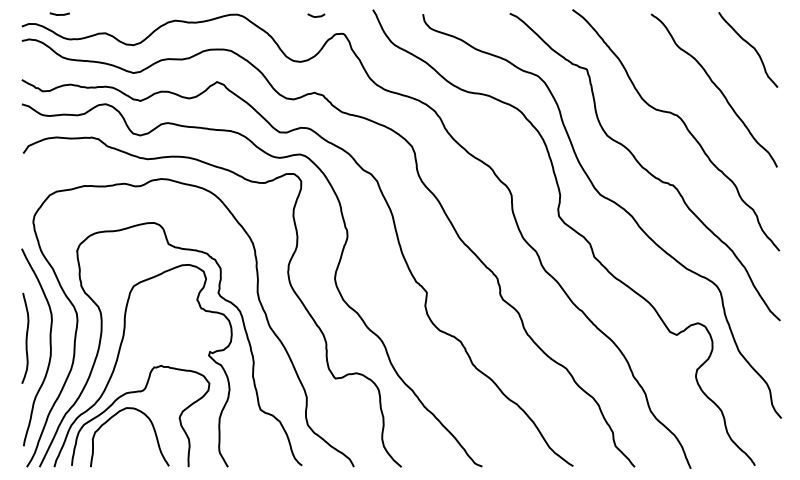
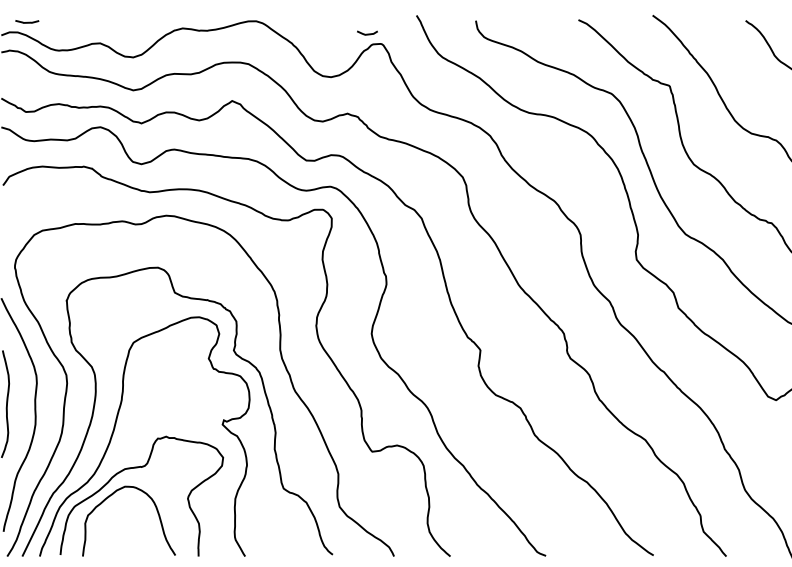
curve: (59, 14) -> (26, 22), moved
curve: (317, 15) -> (368, 32), moved

